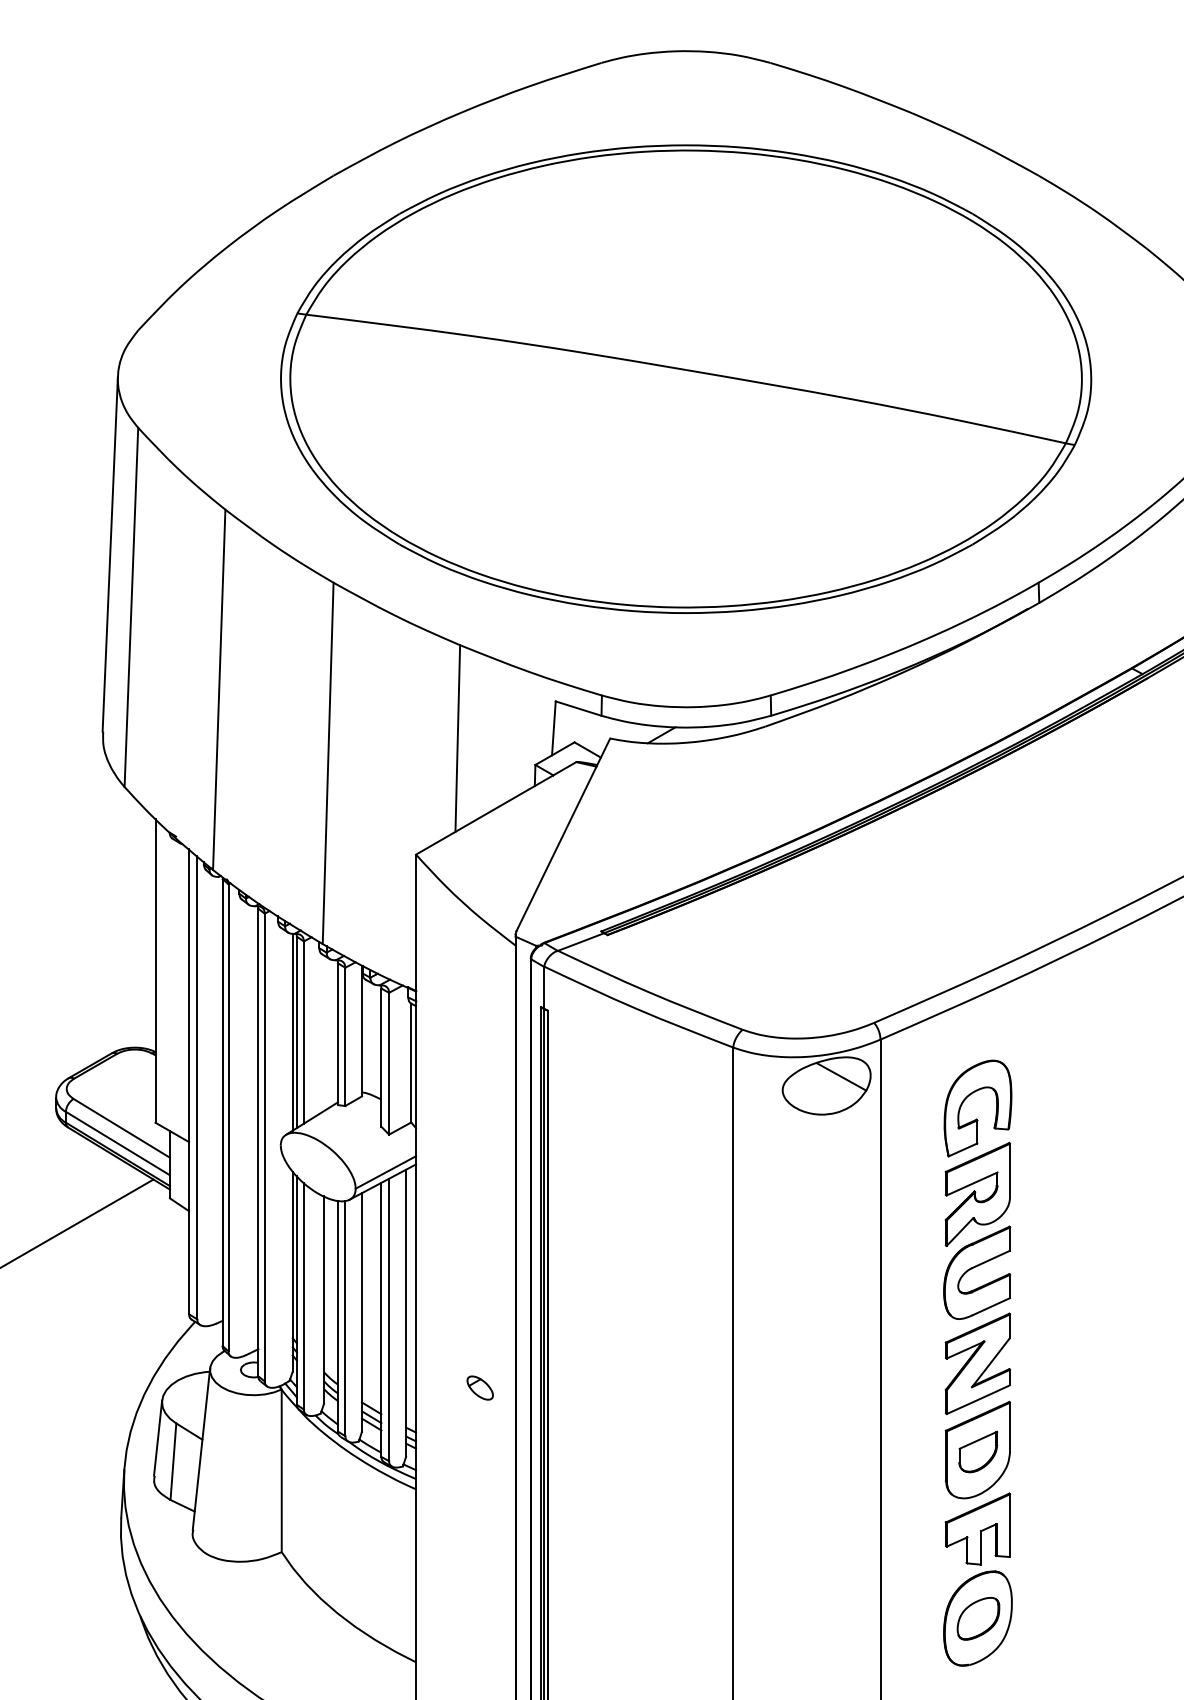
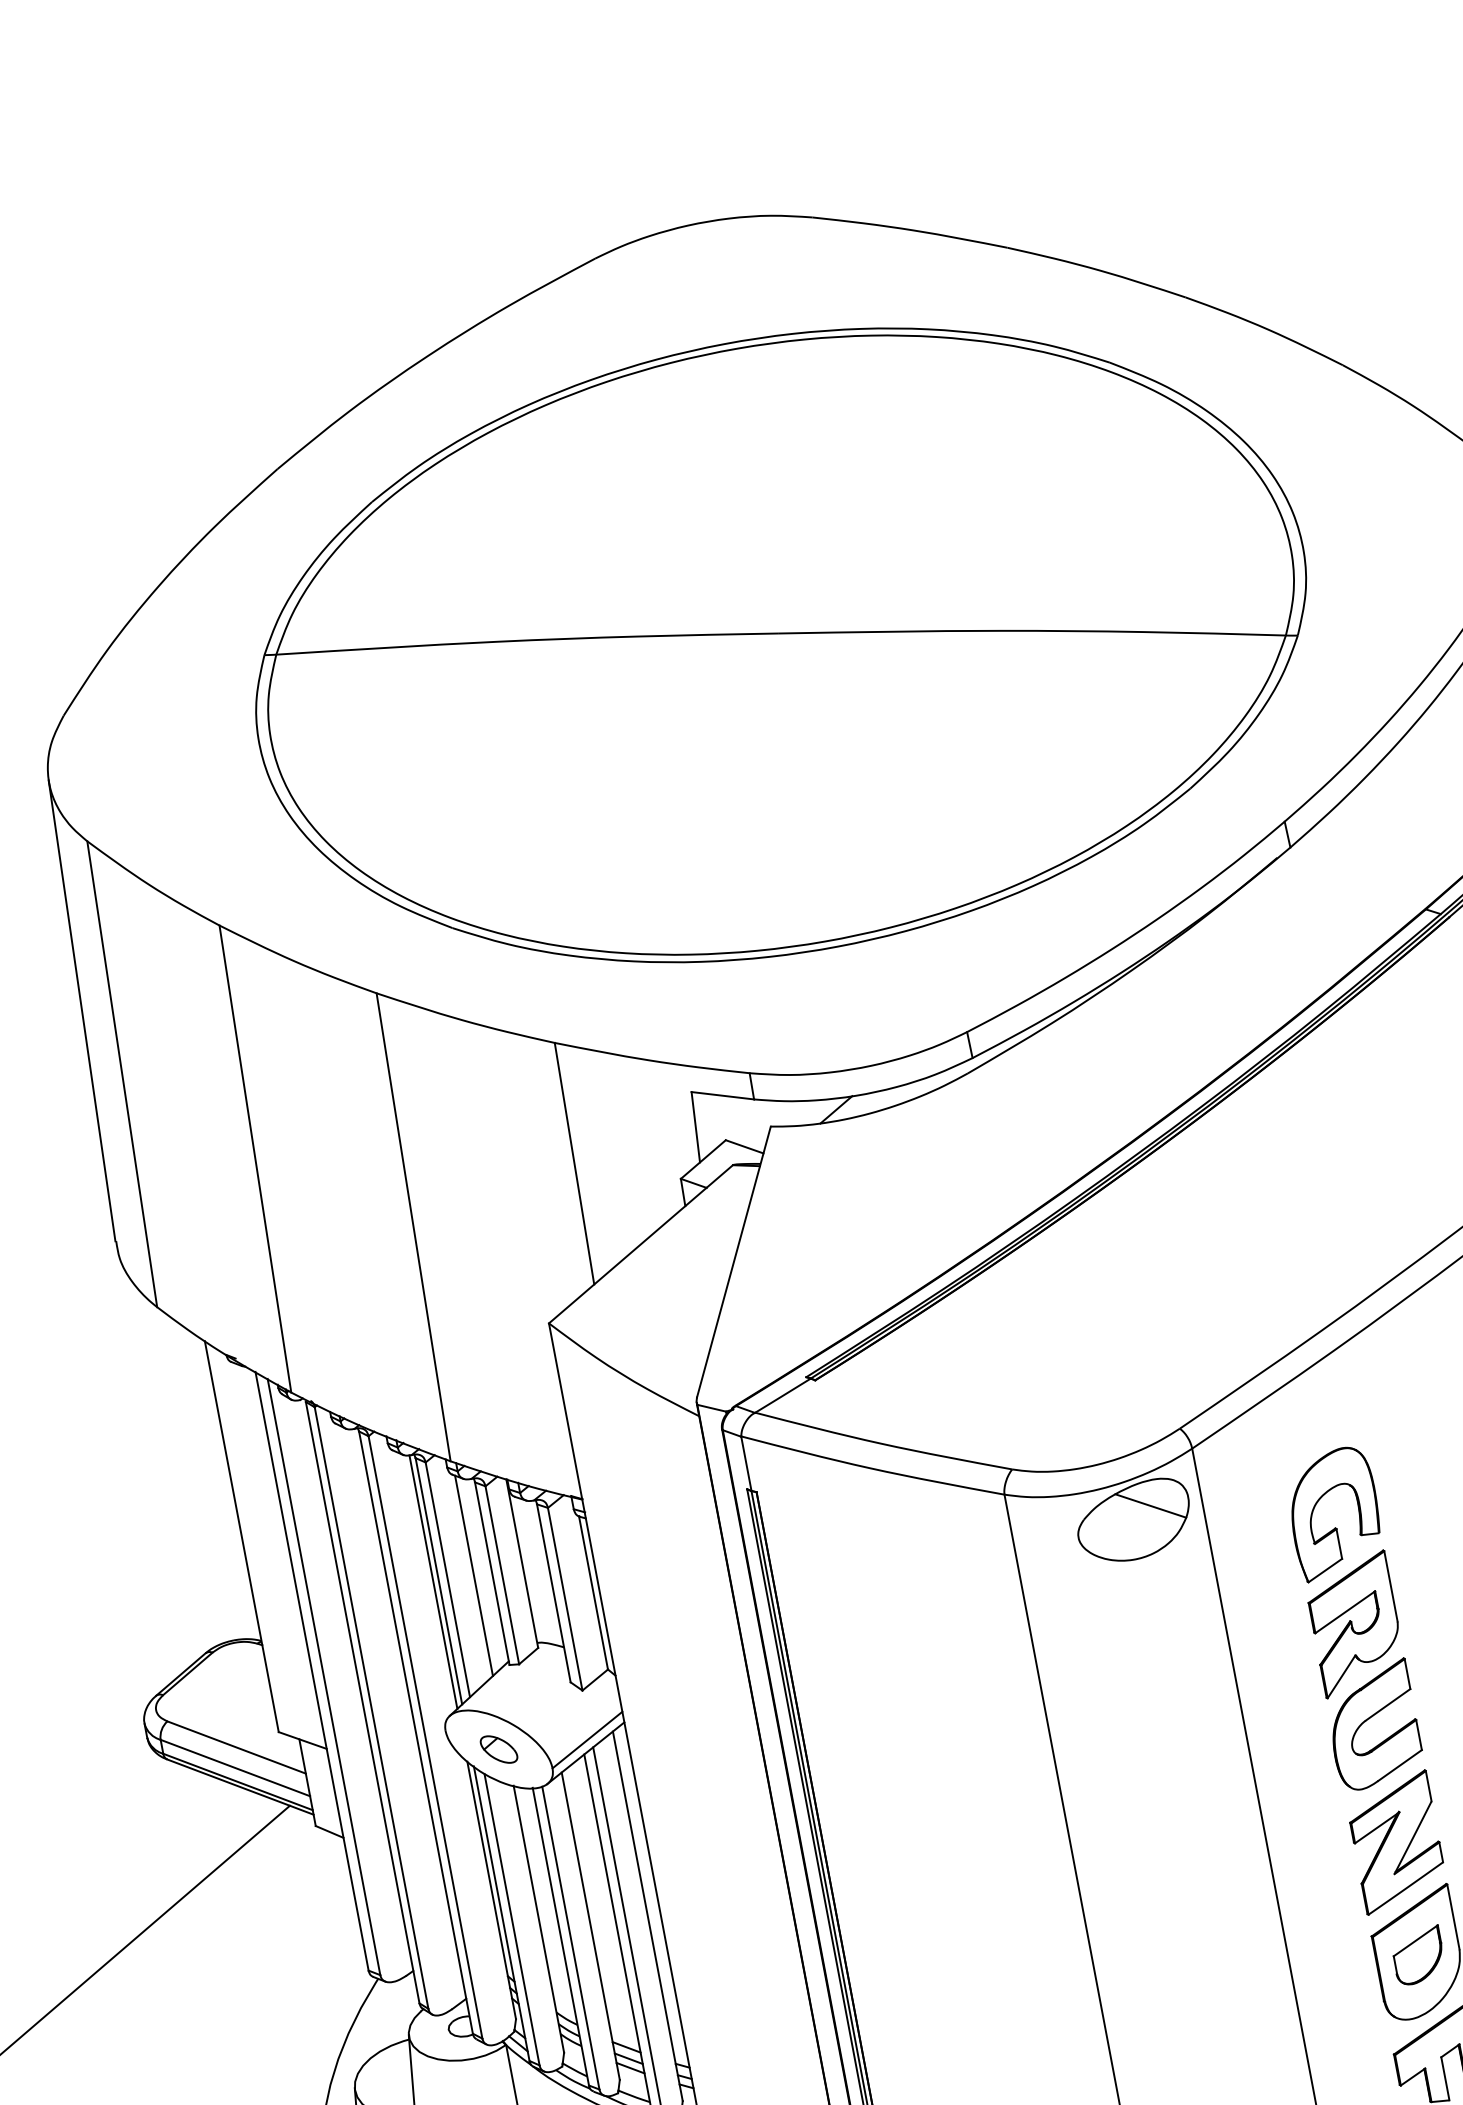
line: (324, 1033) -> (474, 1576), added
part: (479, 1387) -> (497, 1749), moved

